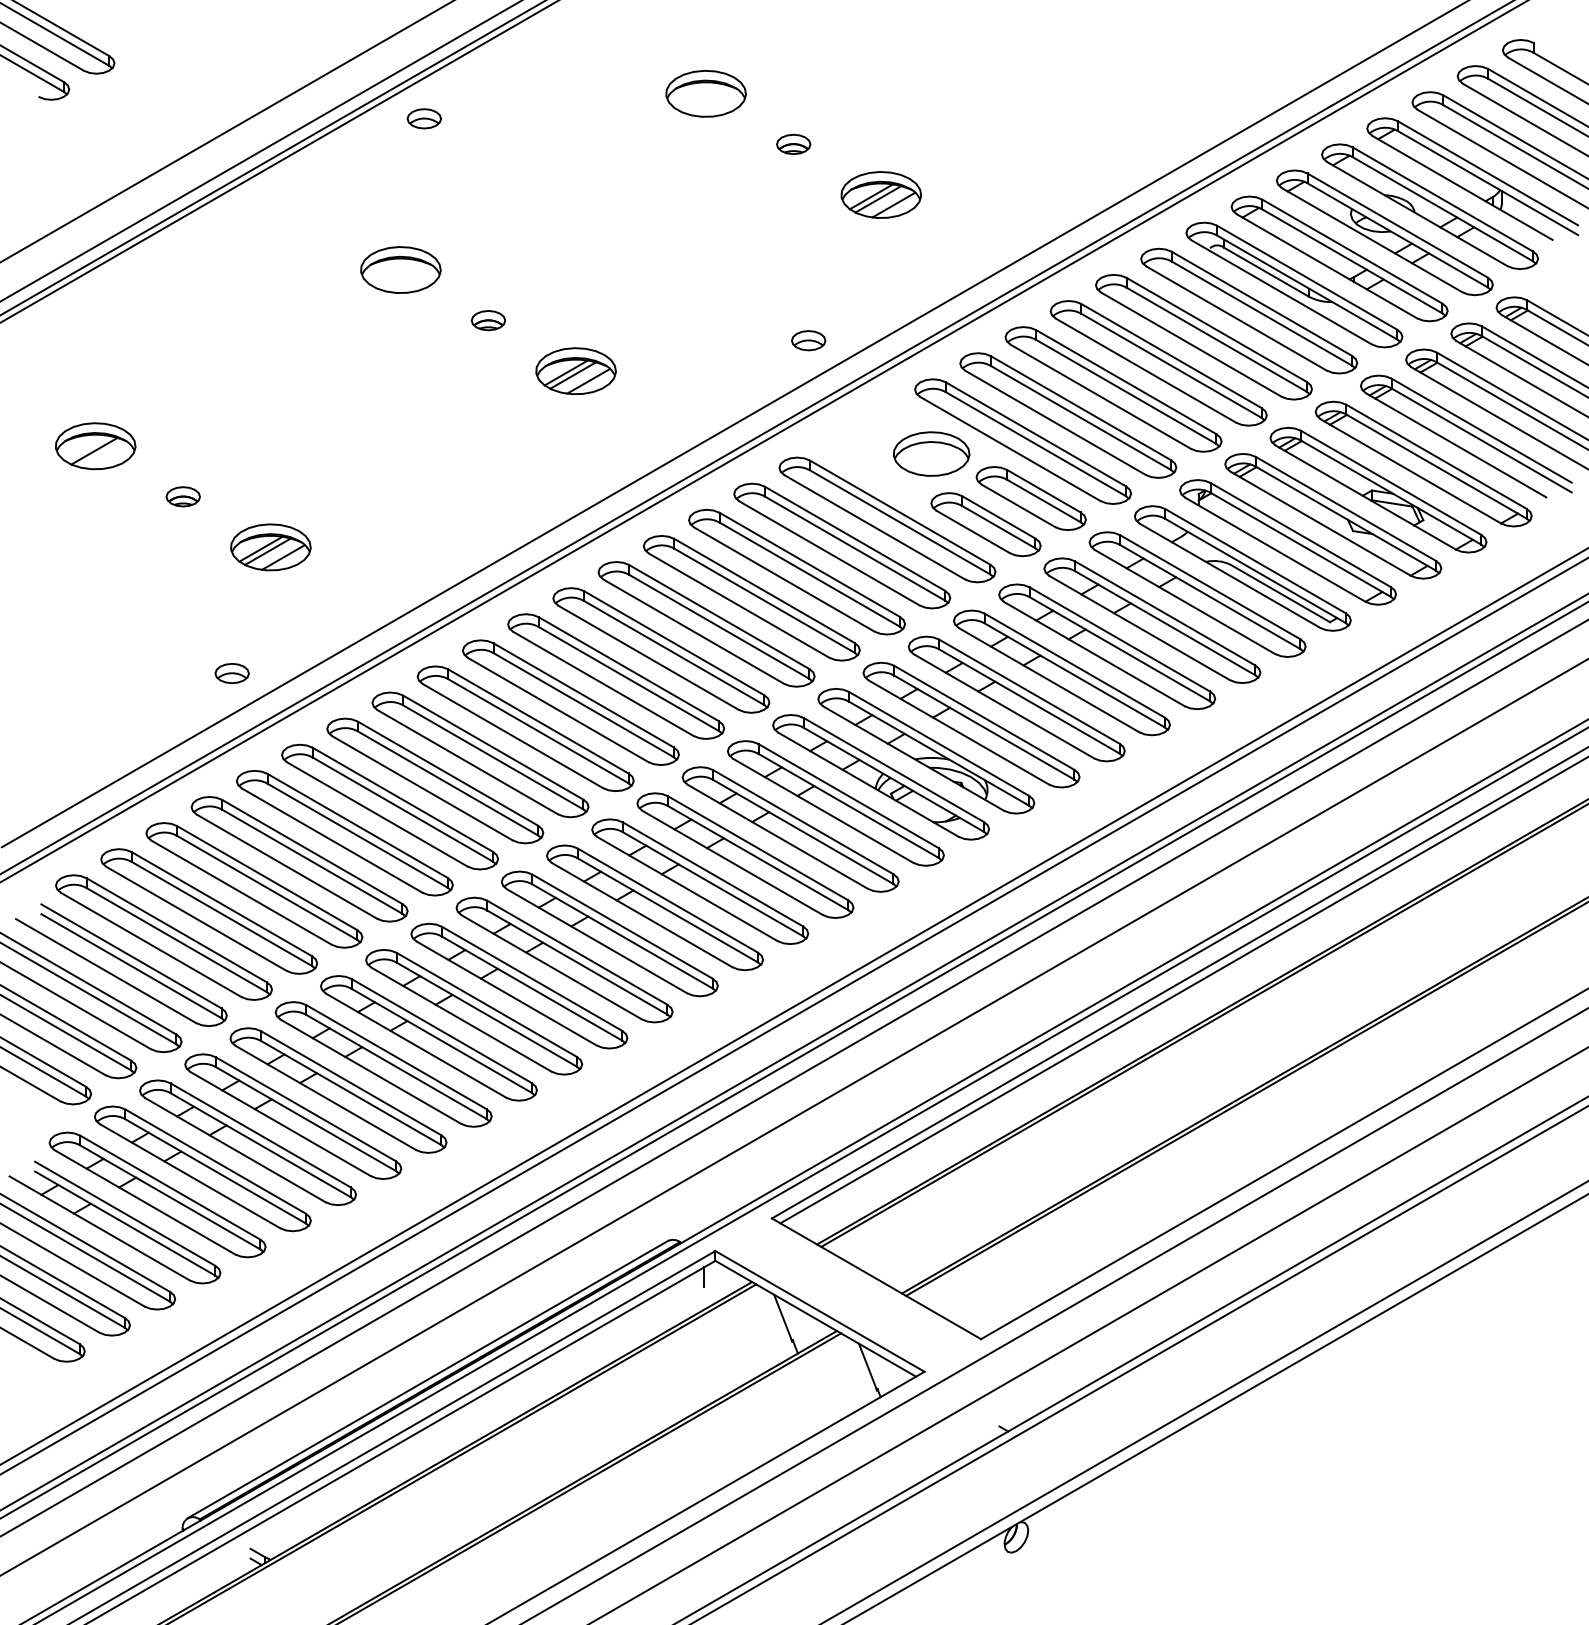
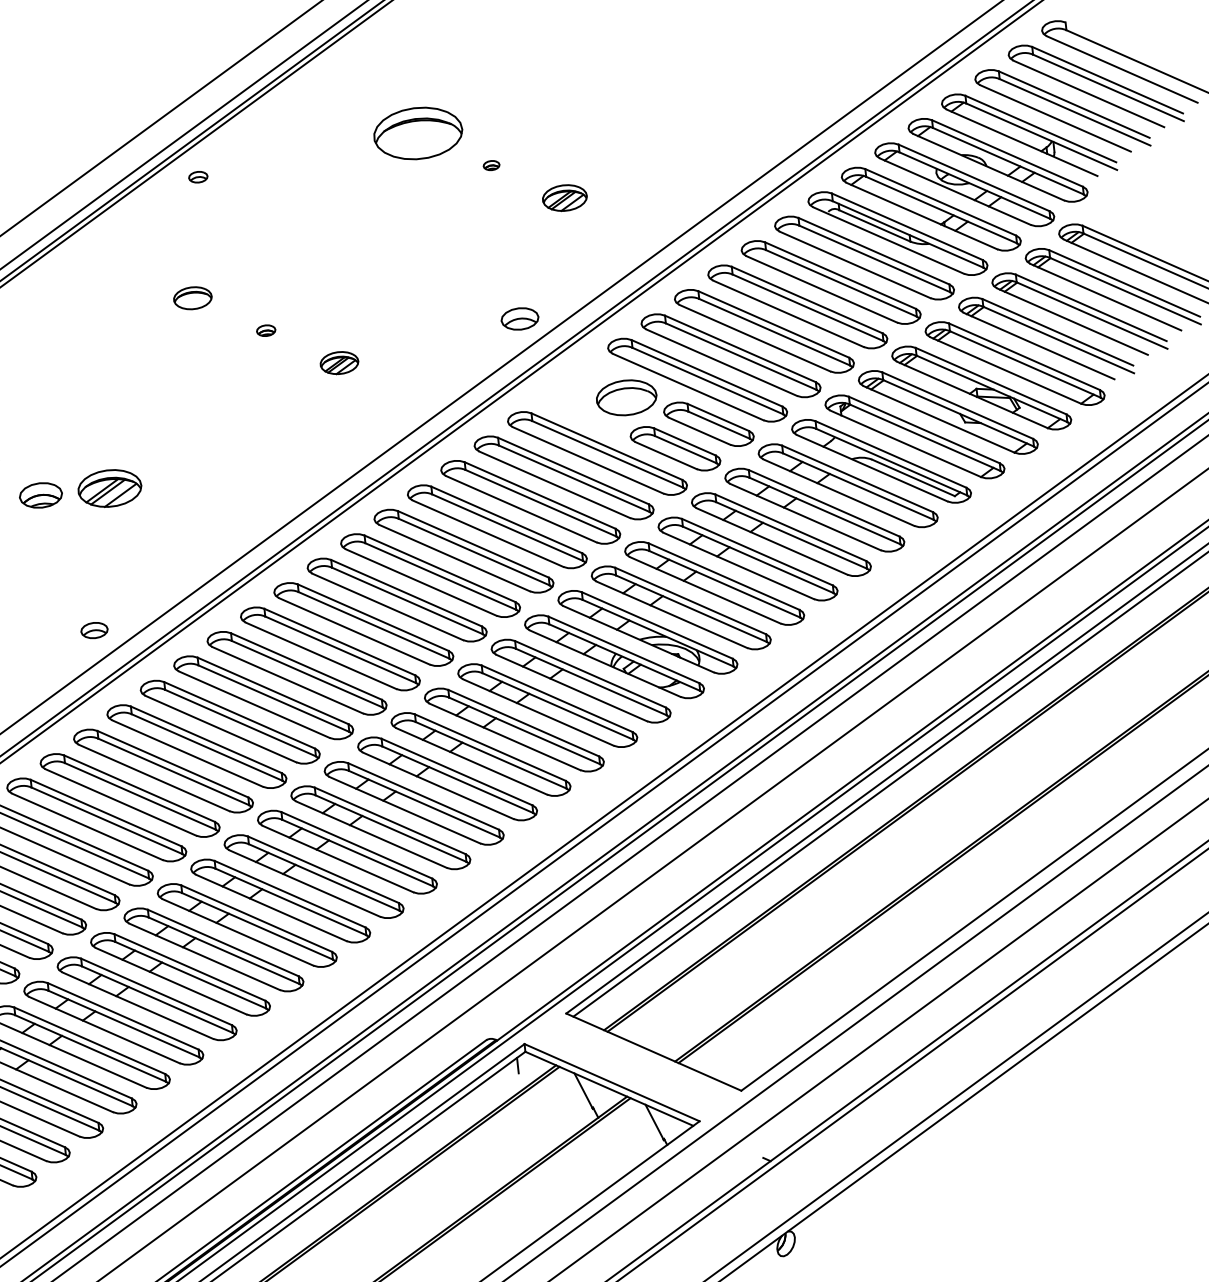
part: (705, 93) -> (417, 133), size x1.4
part: (423, 118) -> (197, 176), size x0.7
part: (793, 143) -> (491, 165), size x0.6
part: (881, 194) -> (564, 197), size x0.7
part: (400, 269) -> (192, 297), size x0.6
part: (488, 320) -> (266, 330), size x0.7
part: (808, 340) -> (519, 318), size x1.4
part: (575, 371) -> (339, 363), size x0.6
part: (182, 496) -> (40, 495), size x1.6
part: (270, 547) -> (109, 488), moved

